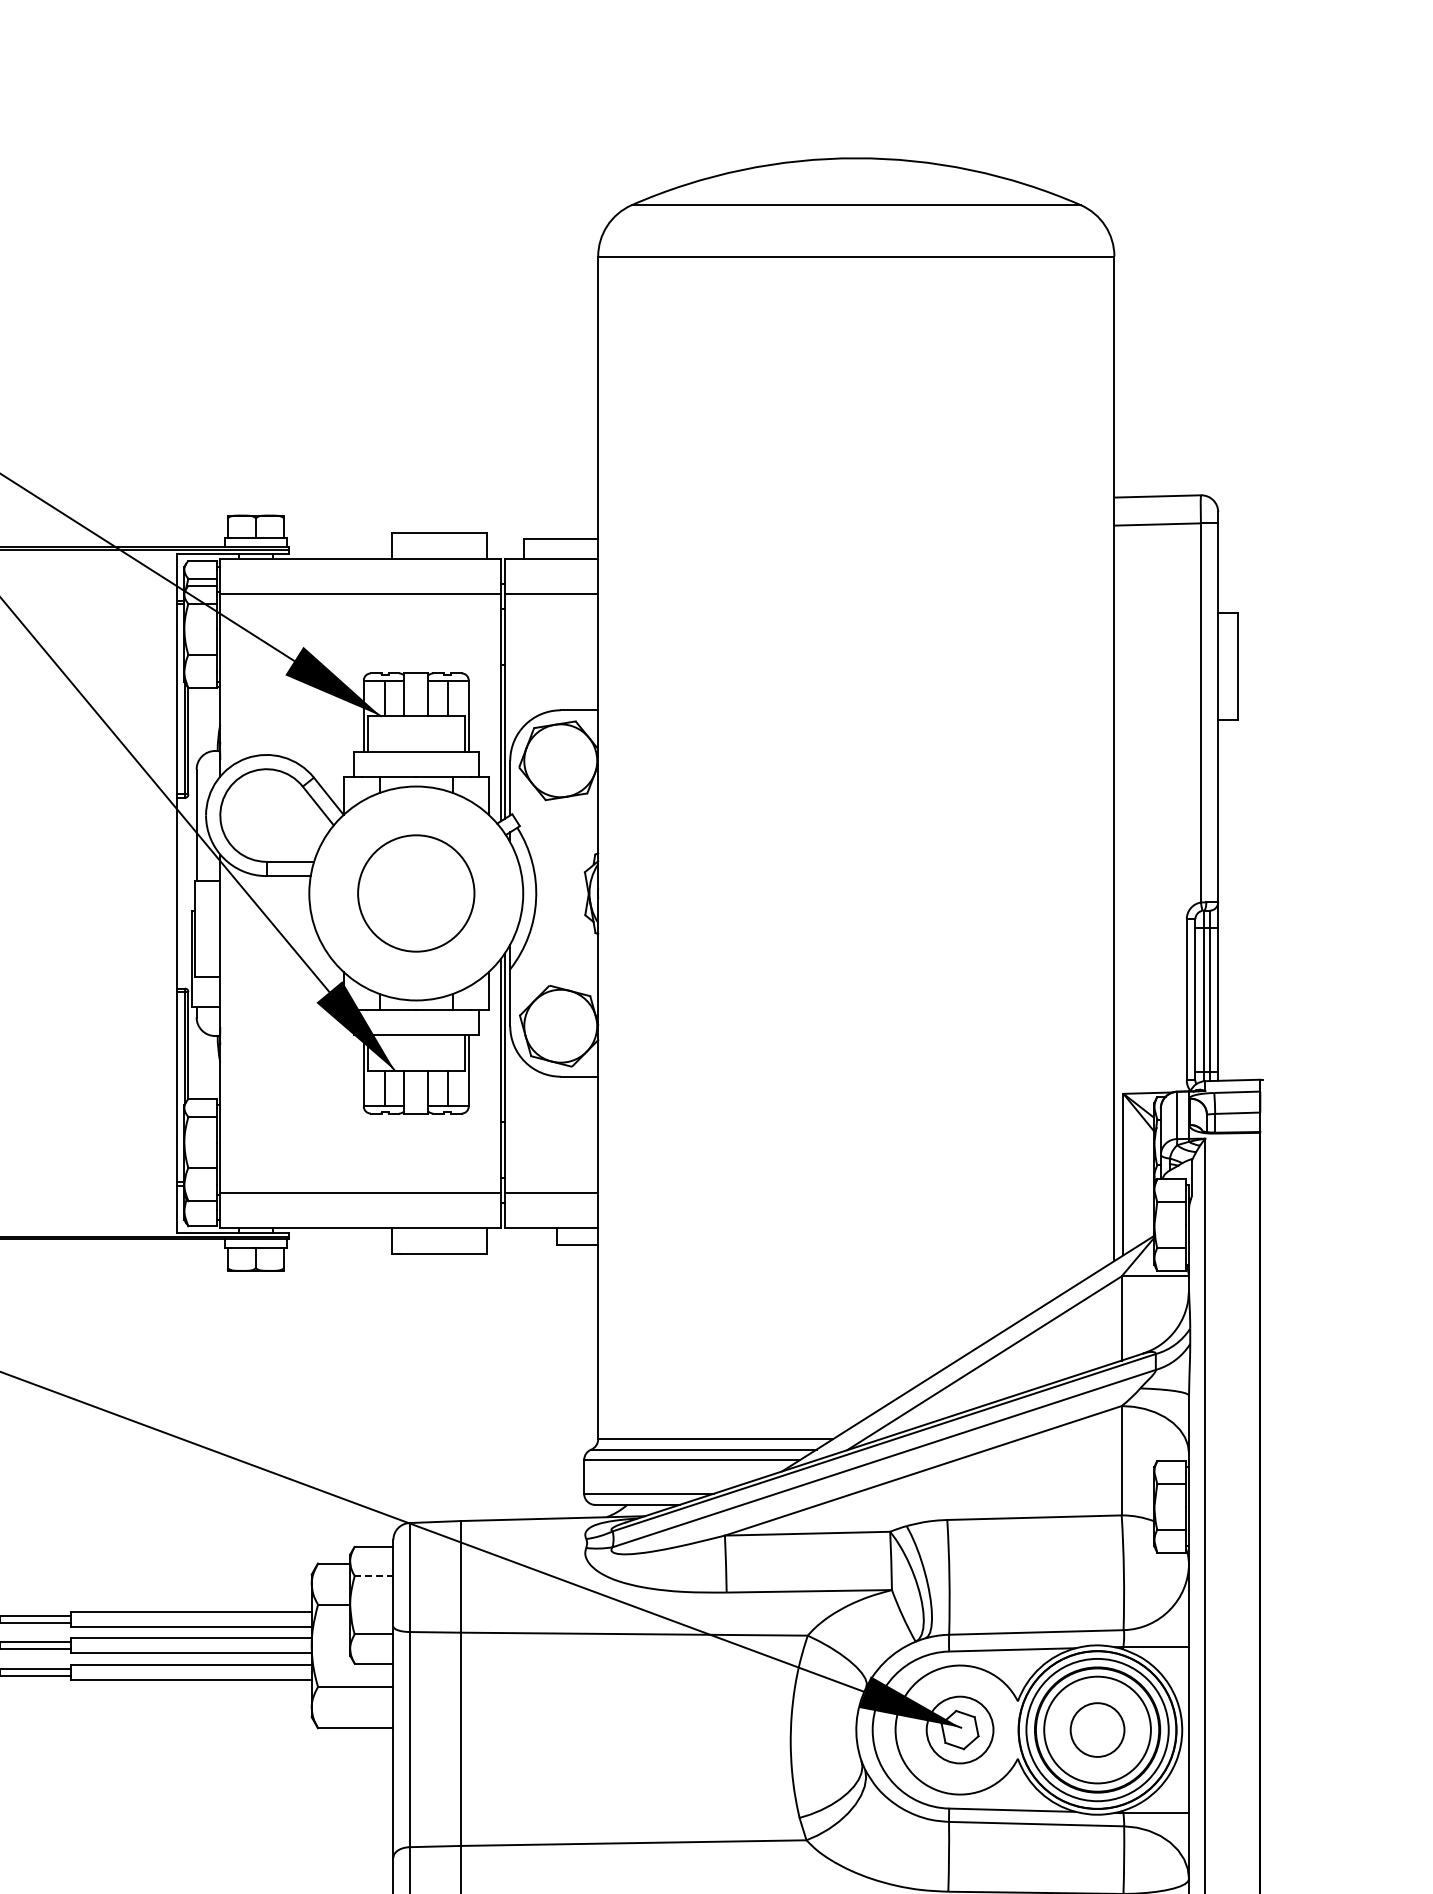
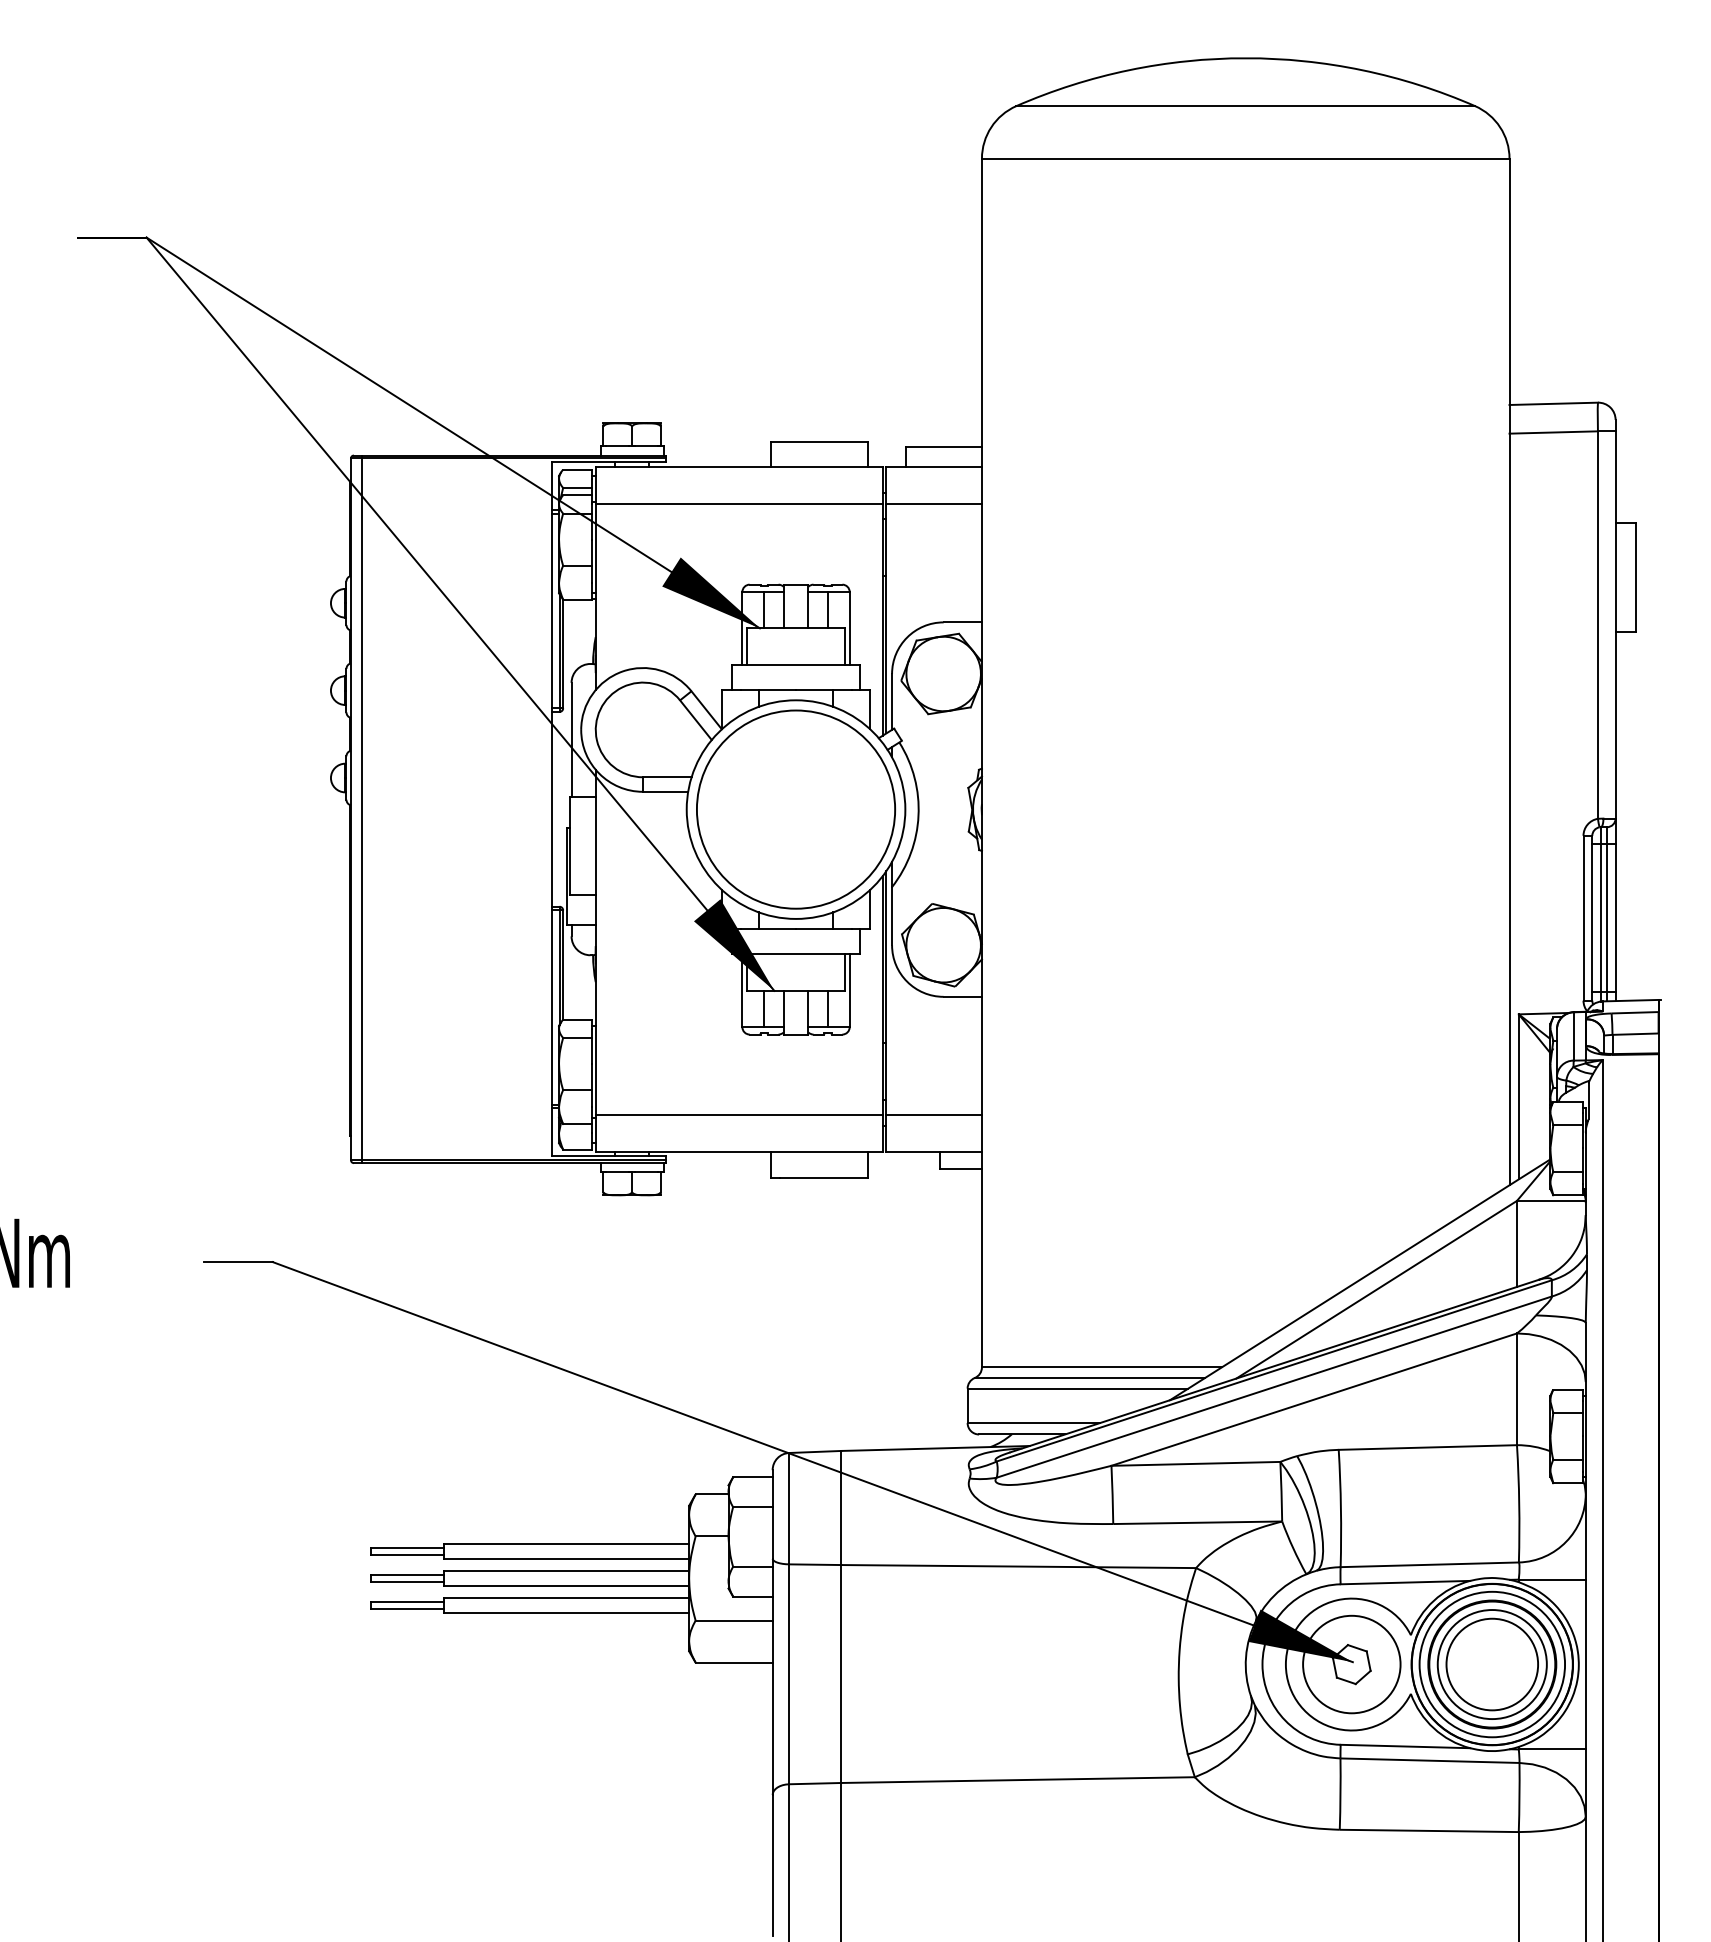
circle: (415, 893) -> (795, 809), size x1.67
line: (373, 1576) -> (752, 1507), dashed -> solid
circle: (959, 1730) -> (1351, 1664), size x1.43
circle: (1097, 1730) -> (1492, 1664), size x1.67

